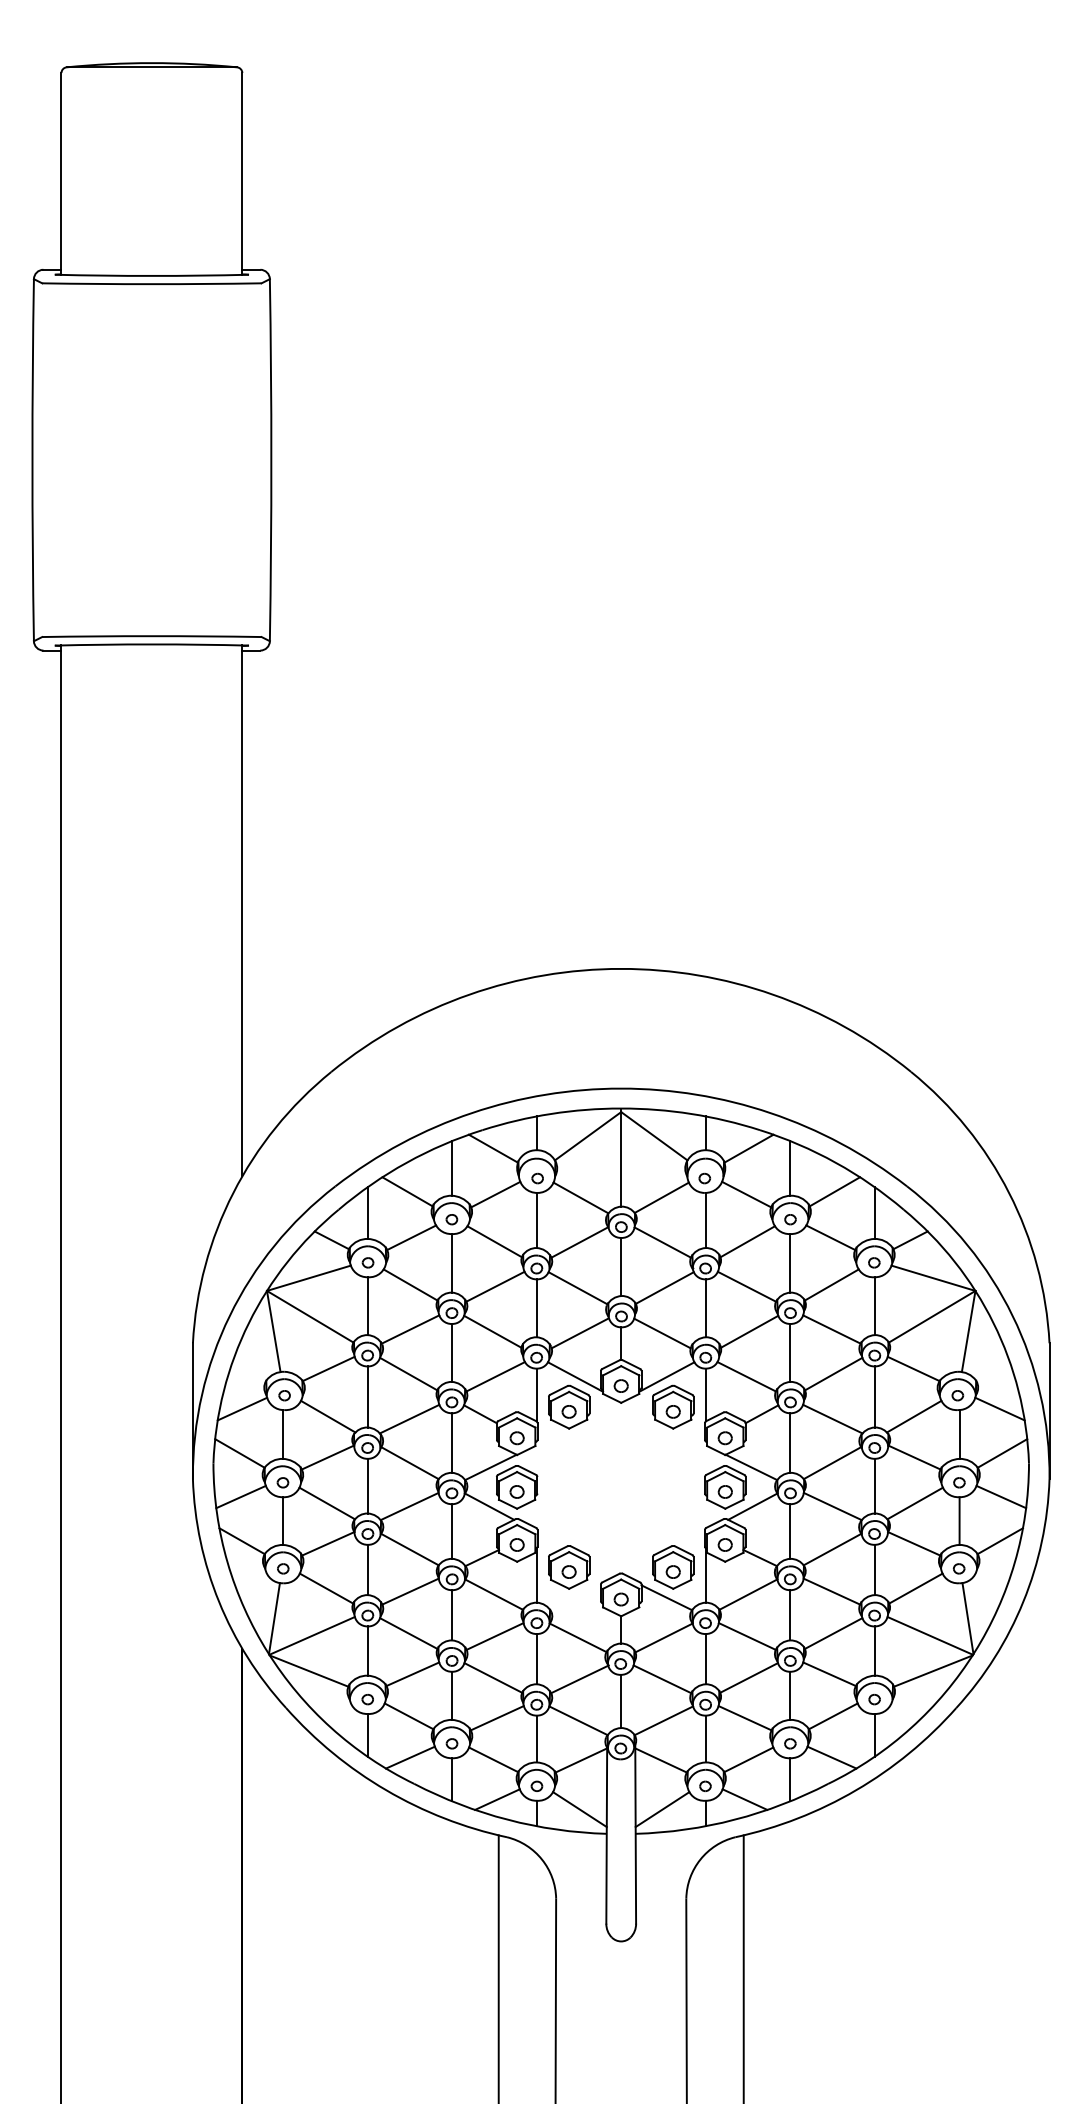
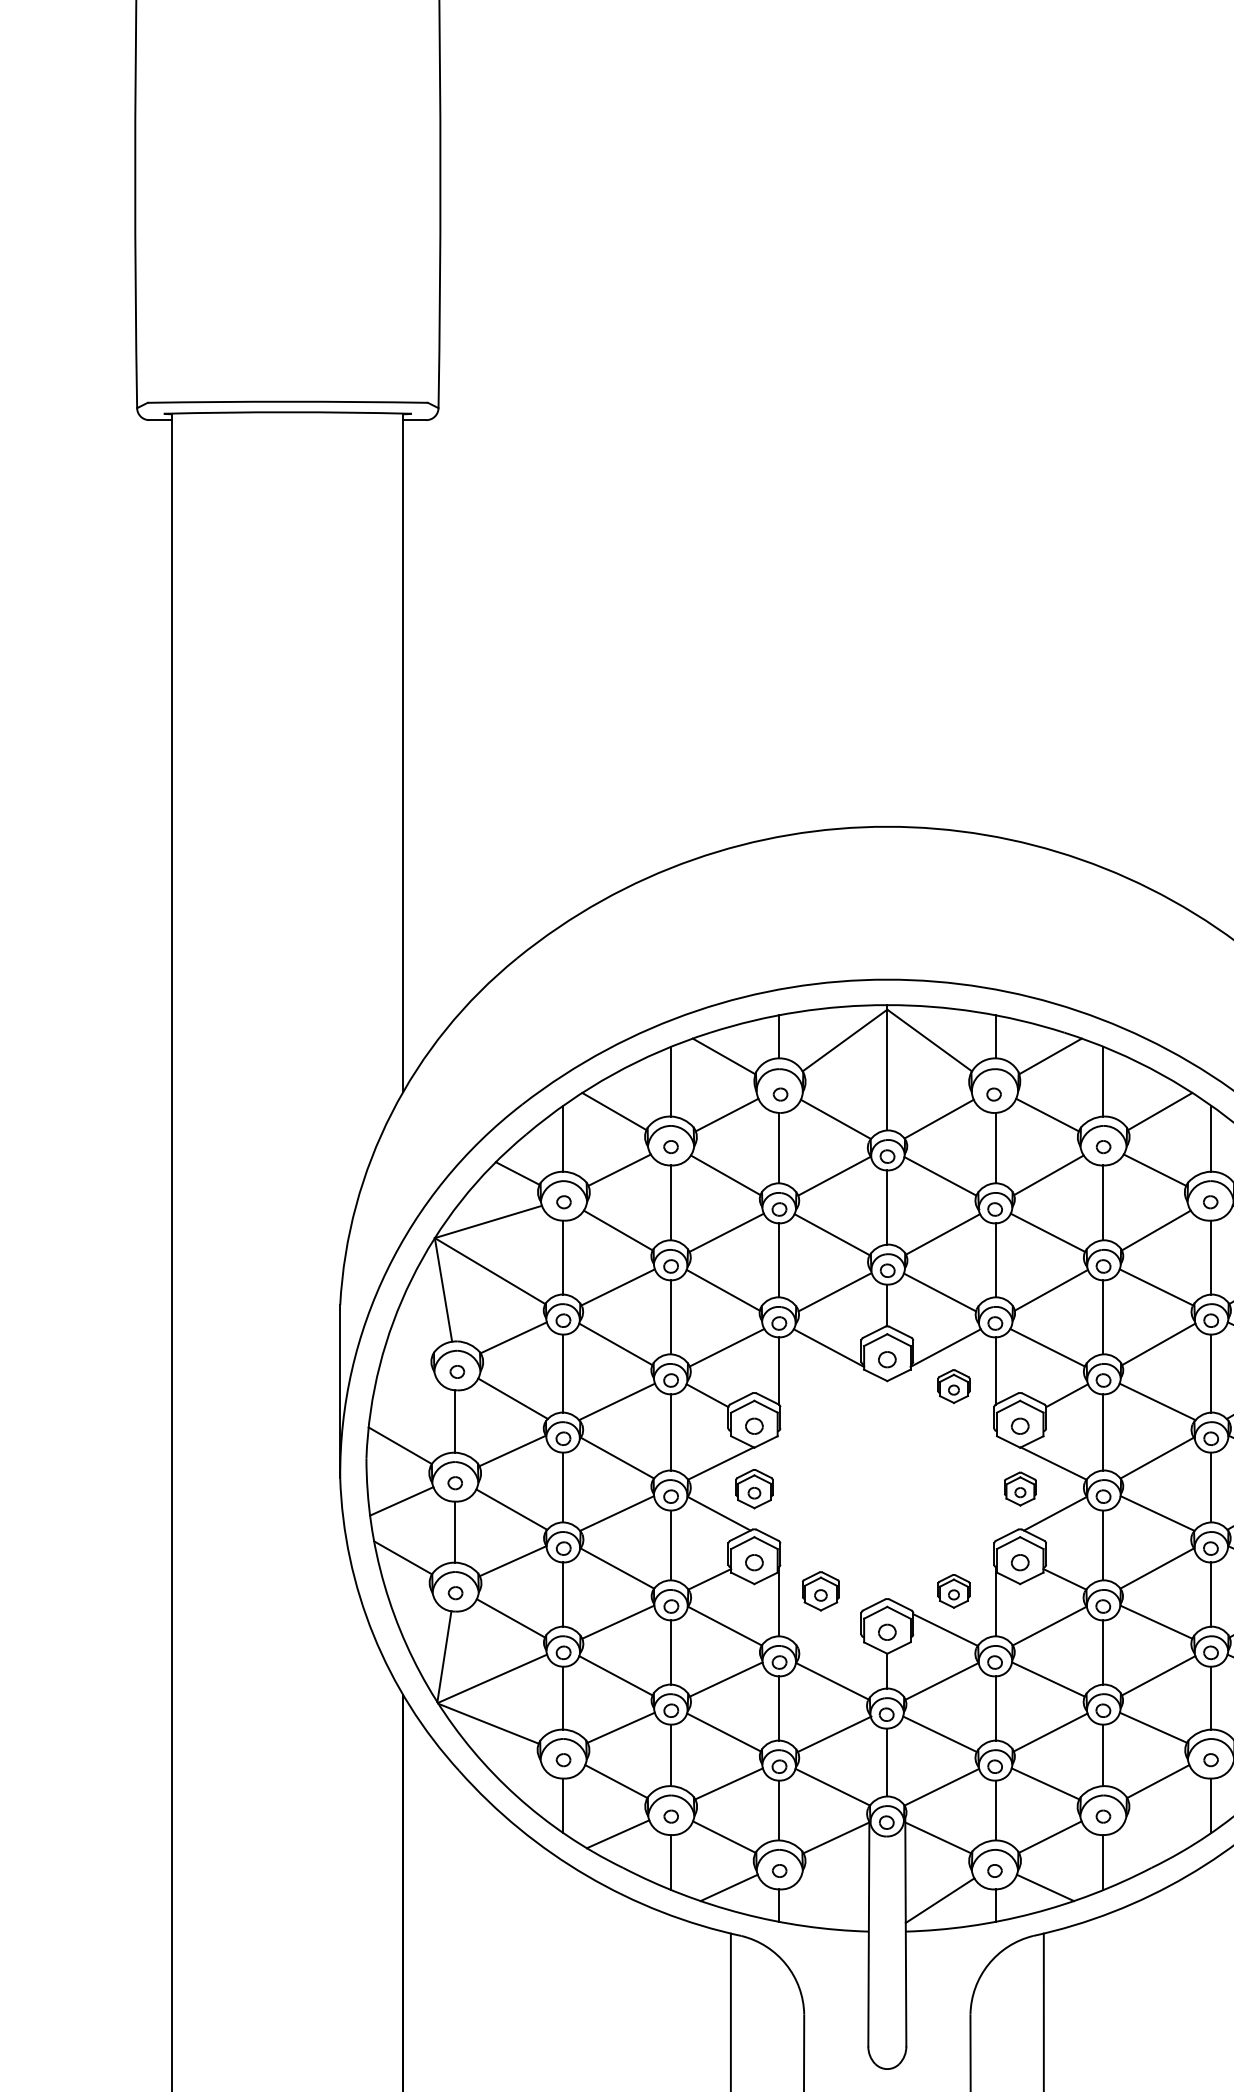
part: (569, 1406) -> (821, 1385), removed
part: (673, 1406) -> (954, 1385), size x0.6
line: (242, 1408) -> (403, 1388), removed
part: (517, 1487) -> (754, 1489), size x0.7
part: (725, 1487) -> (1020, 1489), size x0.6
part: (569, 1567) -> (821, 1591), size x0.7
part: (673, 1567) -> (954, 1591), size x0.6
line: (831, 1757) -> (1155, 1834), removed
line: (579, 1809) -> (834, 1900), removed

